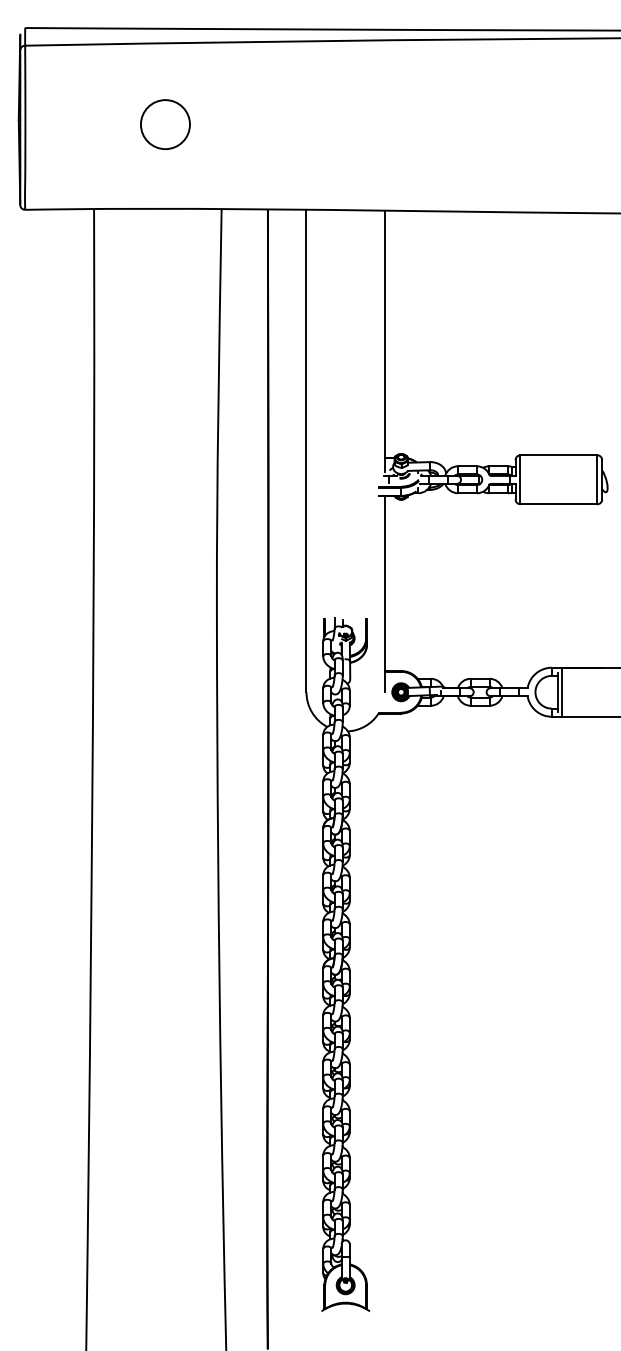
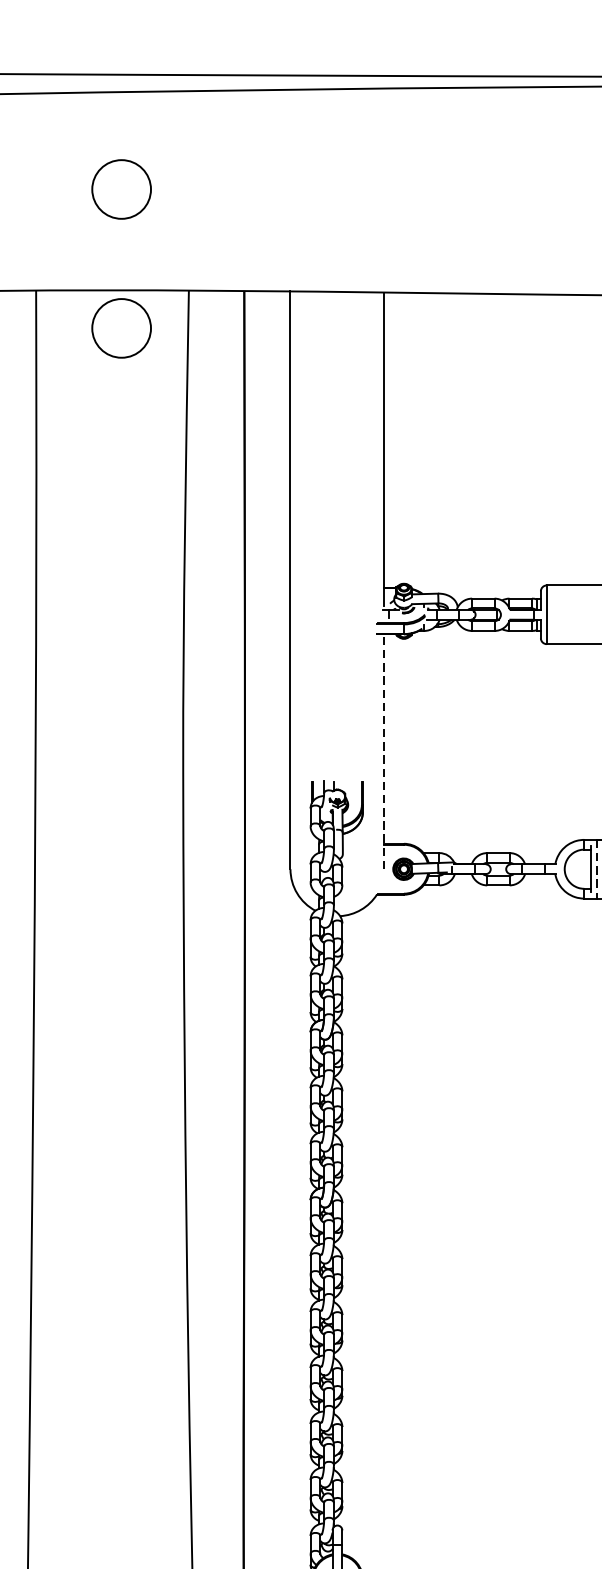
part: (165, 240) -> (121, 328), added
line: (384, 593) -> (383, 750), solid -> dashed
line: (562, 692) -> (597, 869), solid -> dashed

